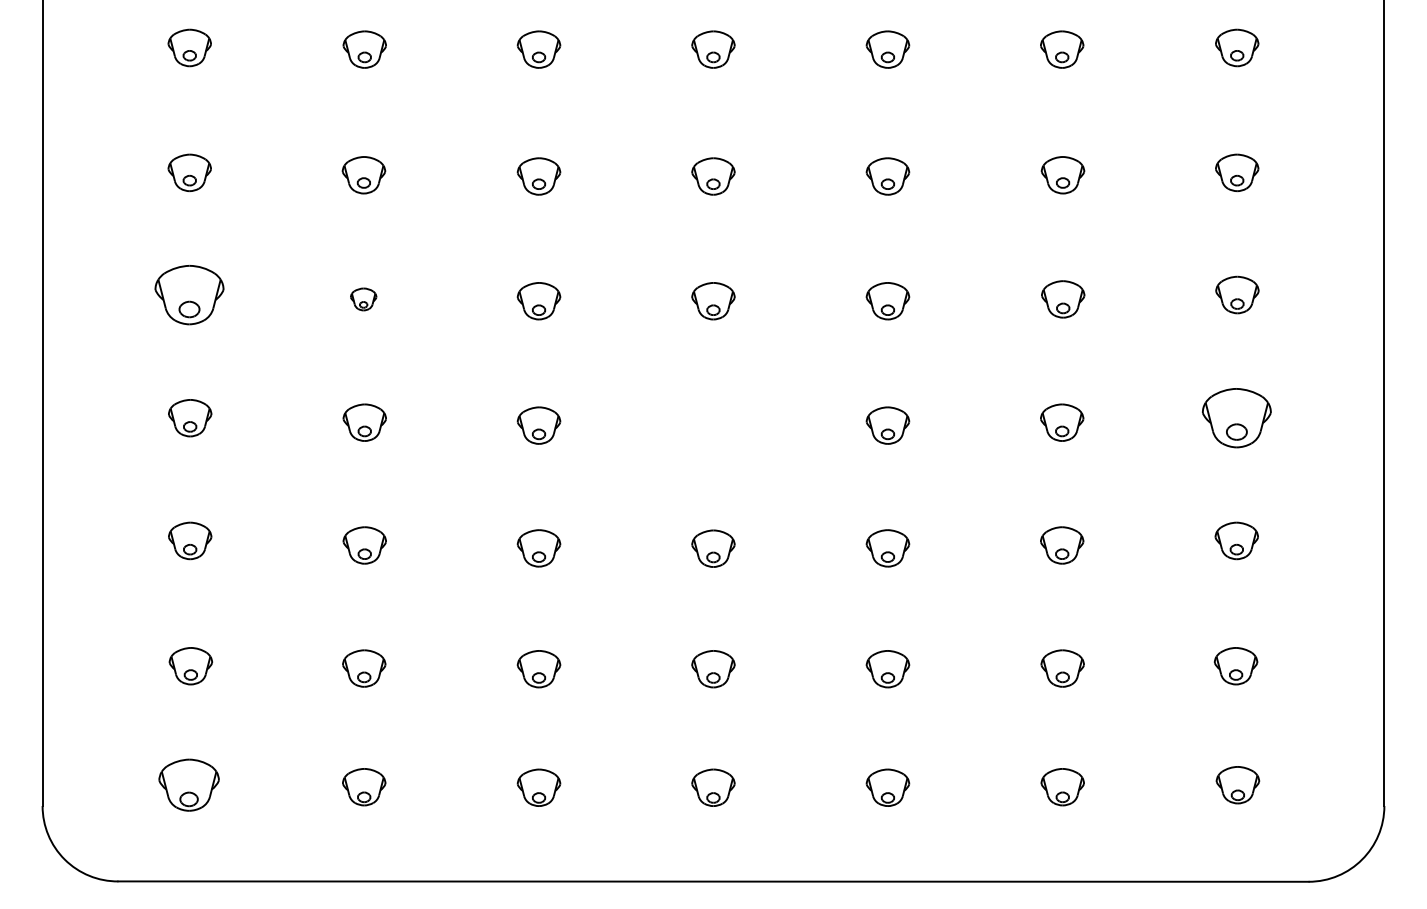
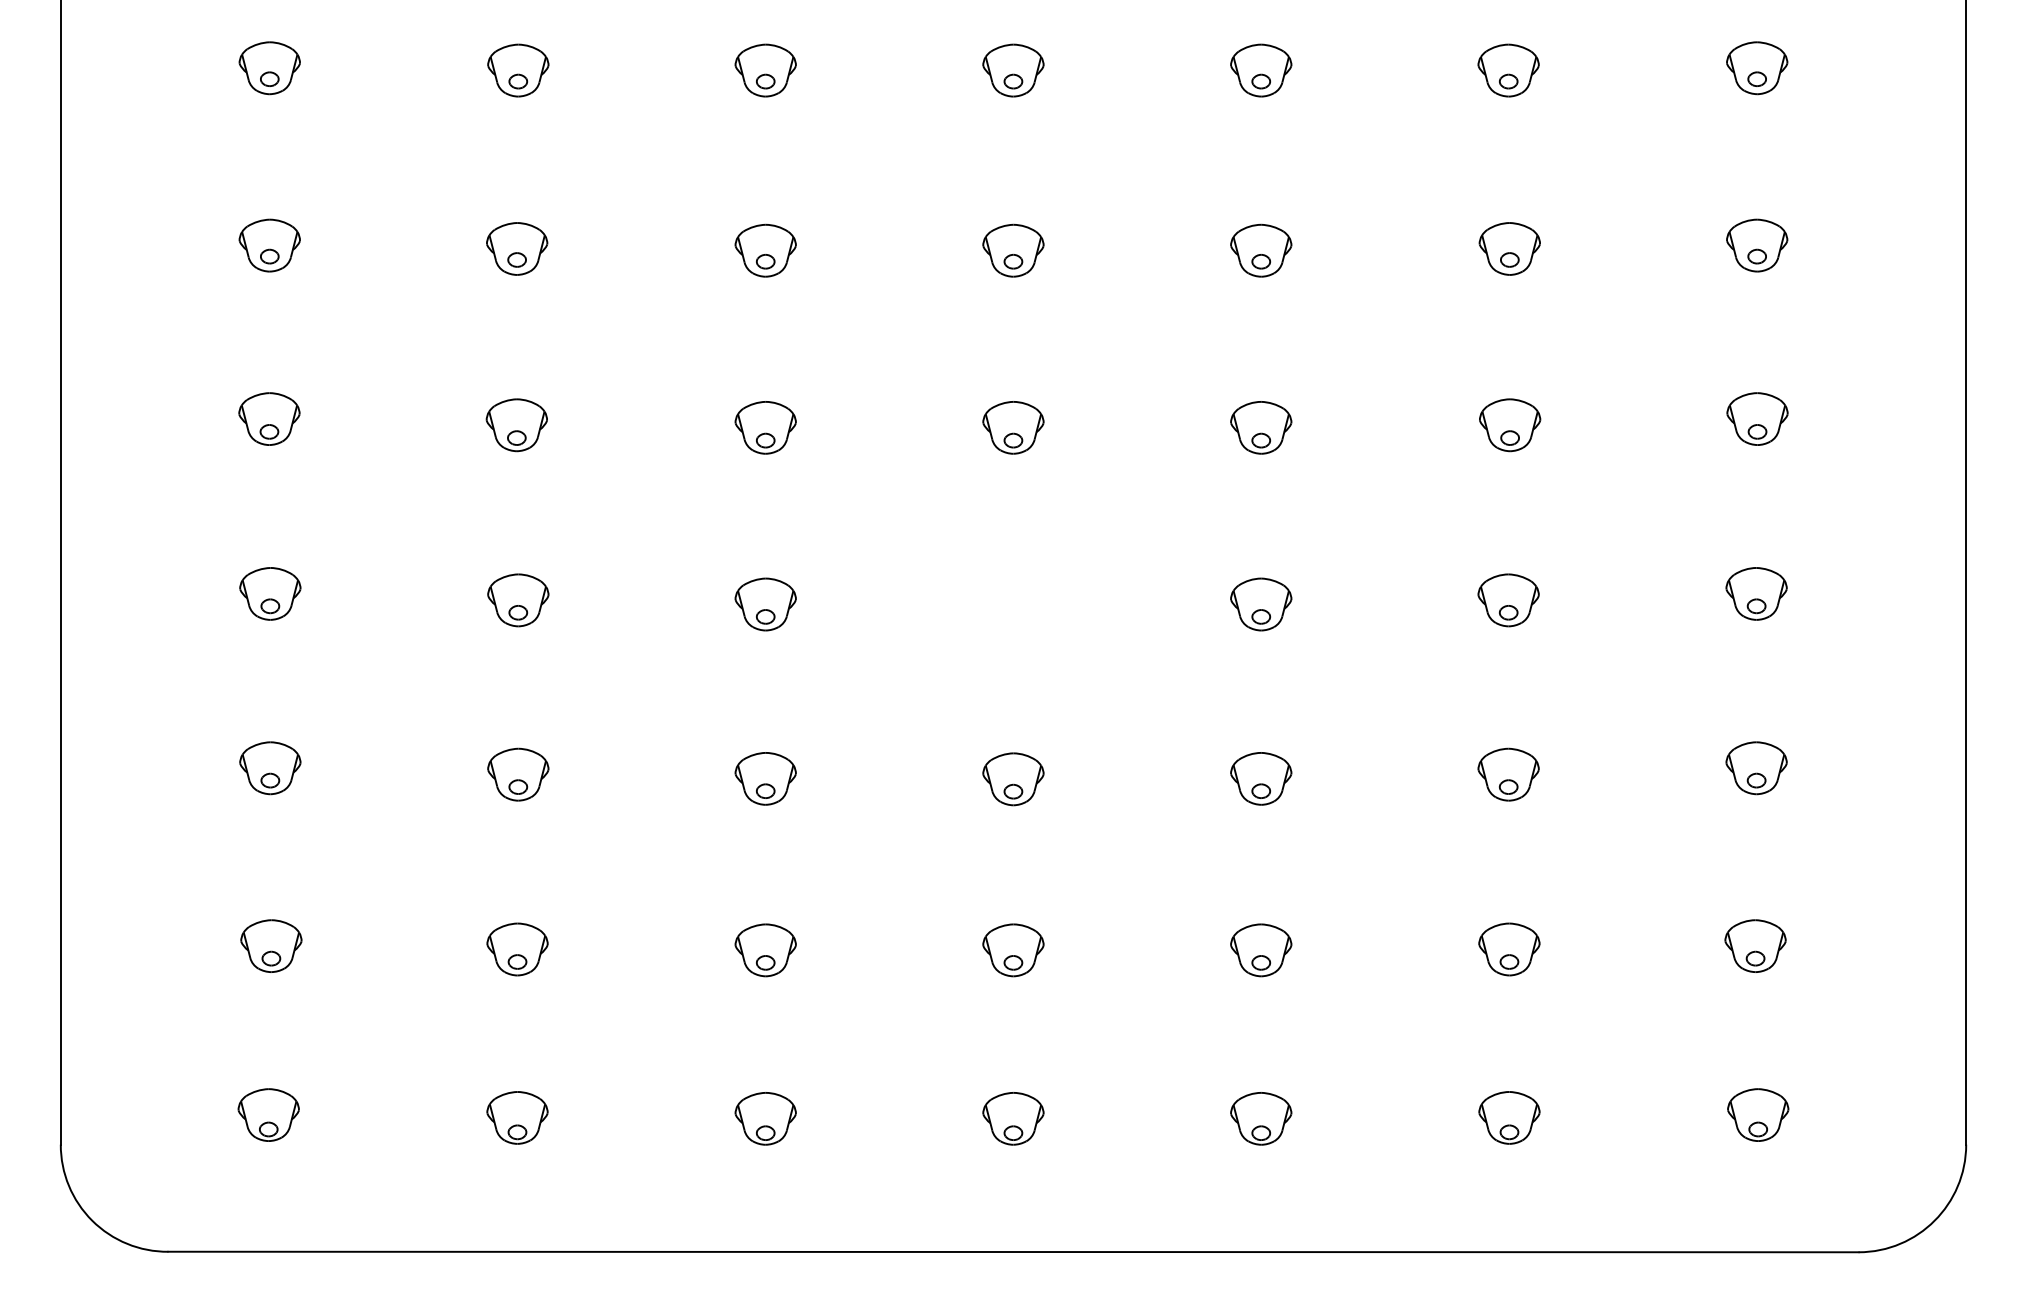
part: (189, 294) -> (269, 418), size x0.62
part: (363, 299) -> (516, 425), size x1.67
part: (1236, 417) -> (1756, 593), size x0.62
part: (188, 784) -> (268, 1114), size x0.71

